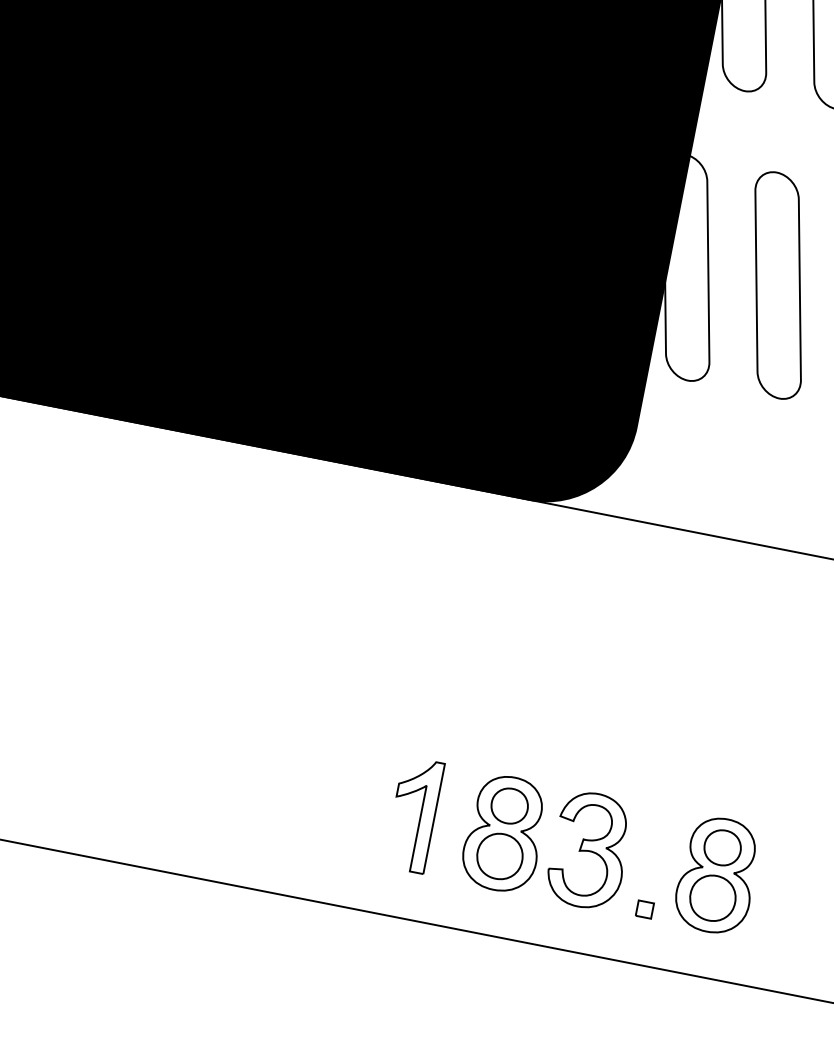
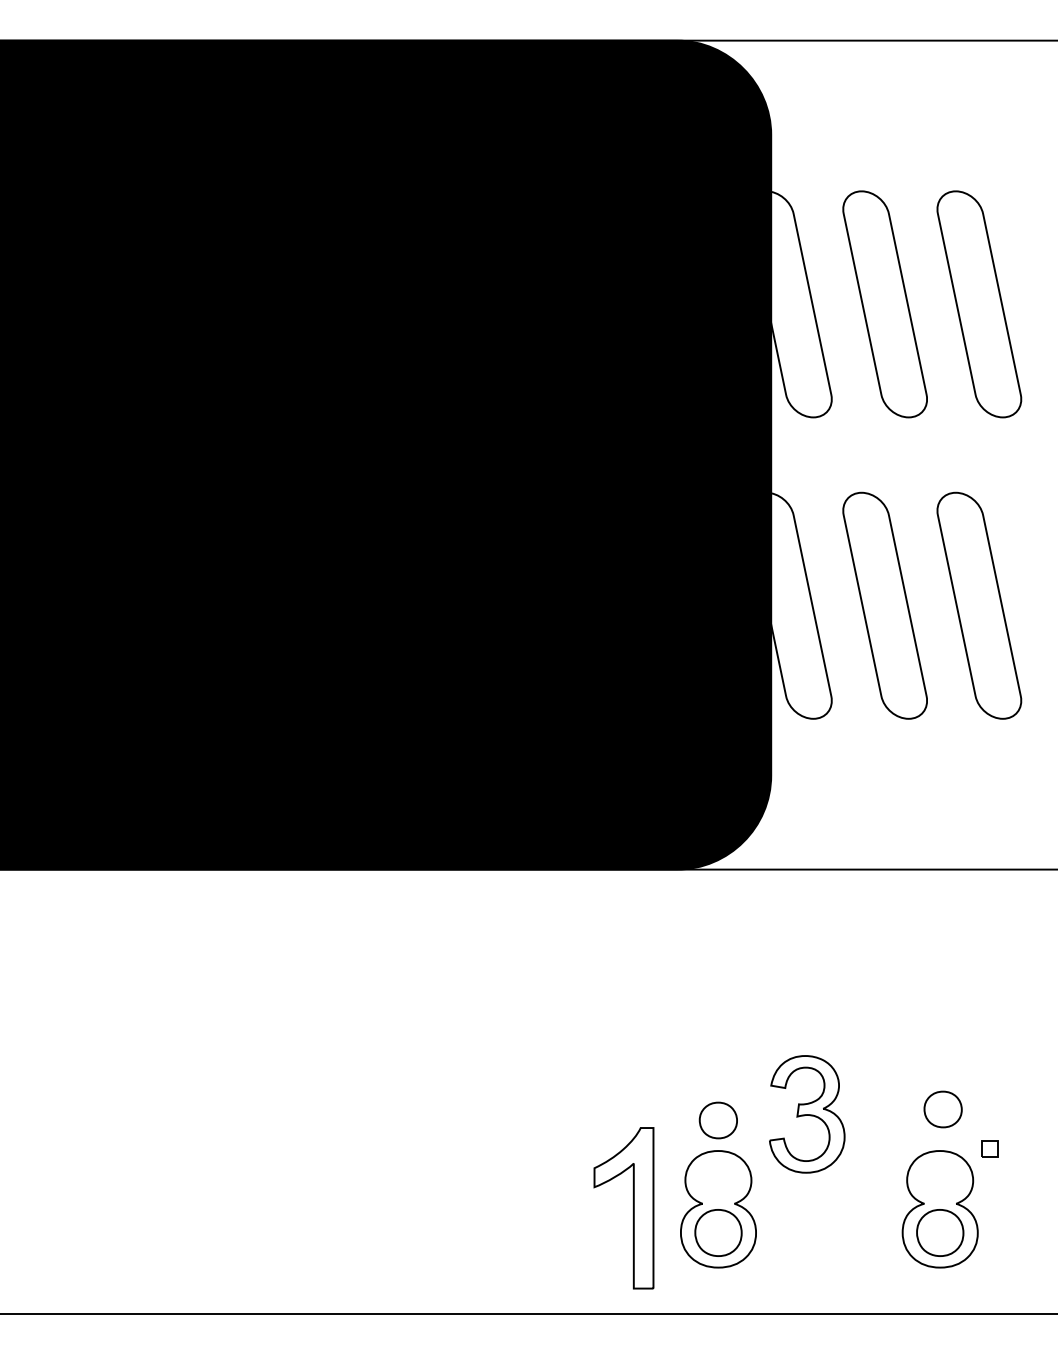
part: (508, 805) -> (717, 1120), moved
part: (414, 815) -> (624, 1208), size x1.4
part: (722, 847) -> (942, 1109), moved
part: (589, 850) -> (807, 1114), moved
part: (644, 909) -> (989, 1148), moved

